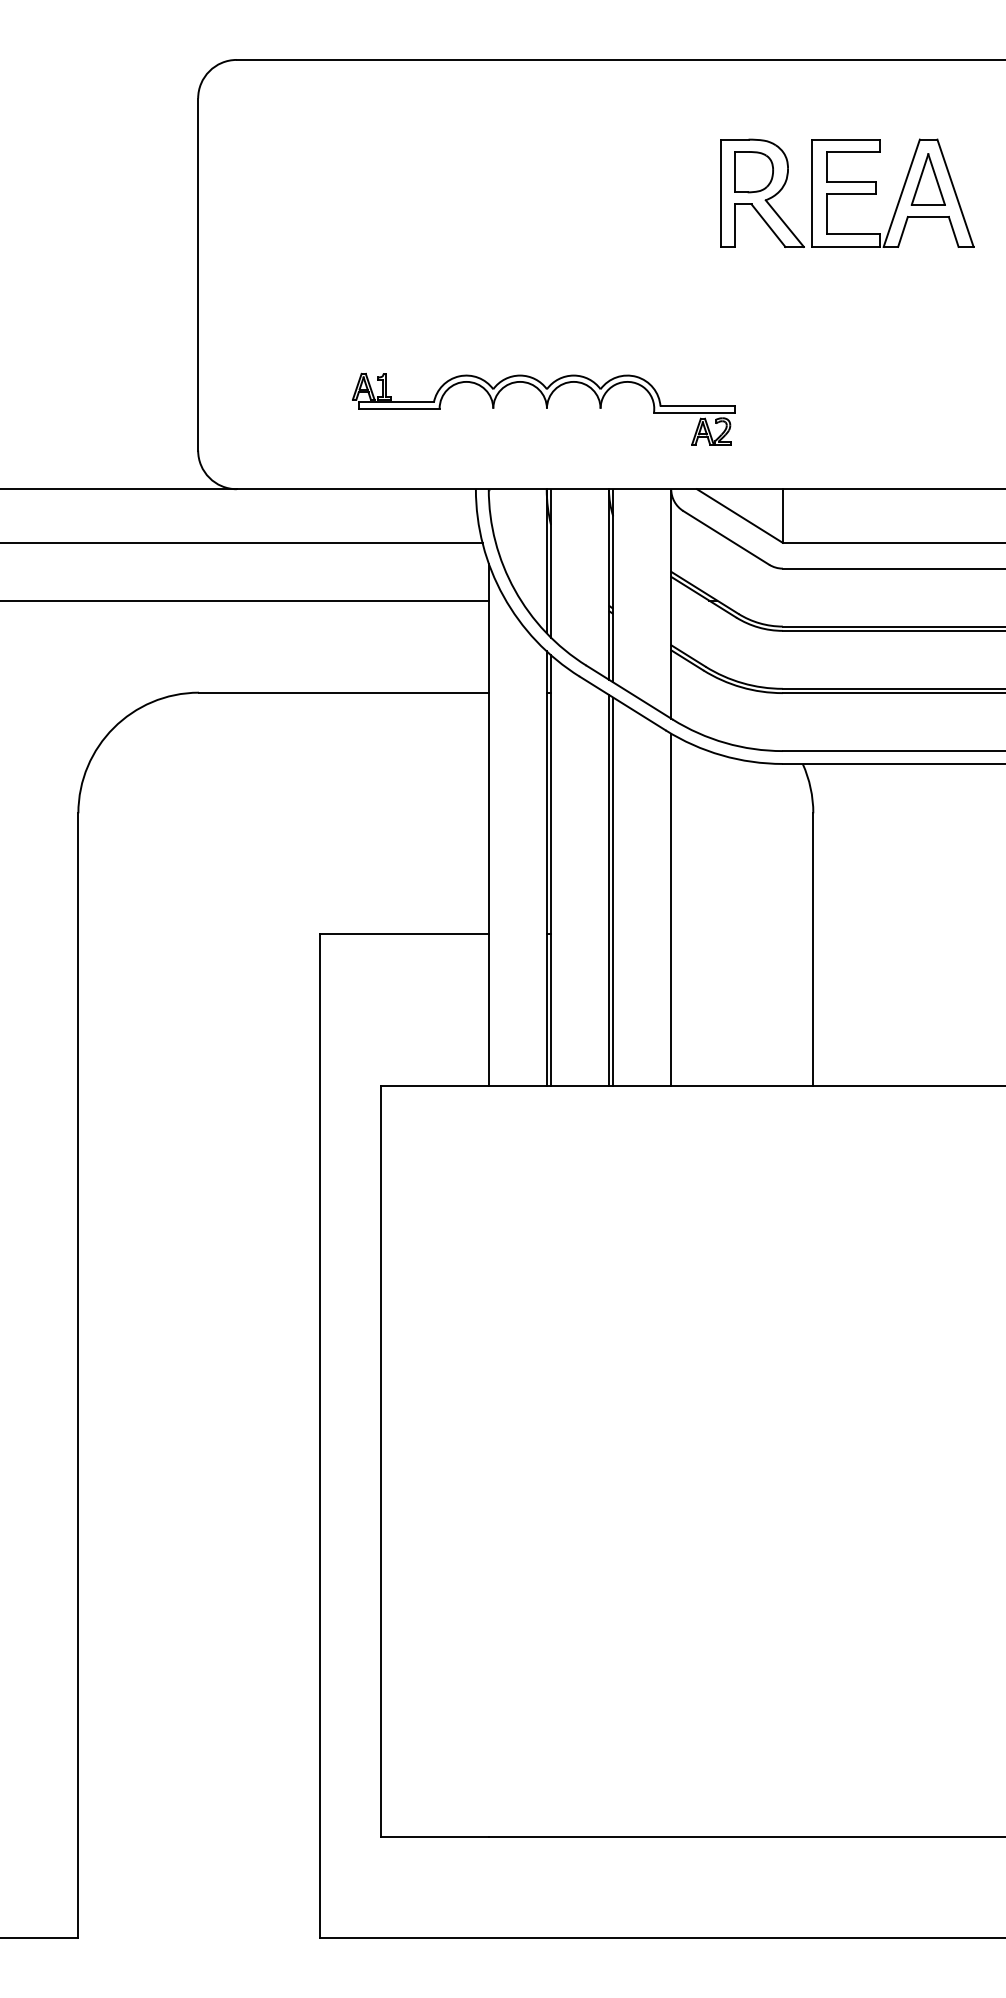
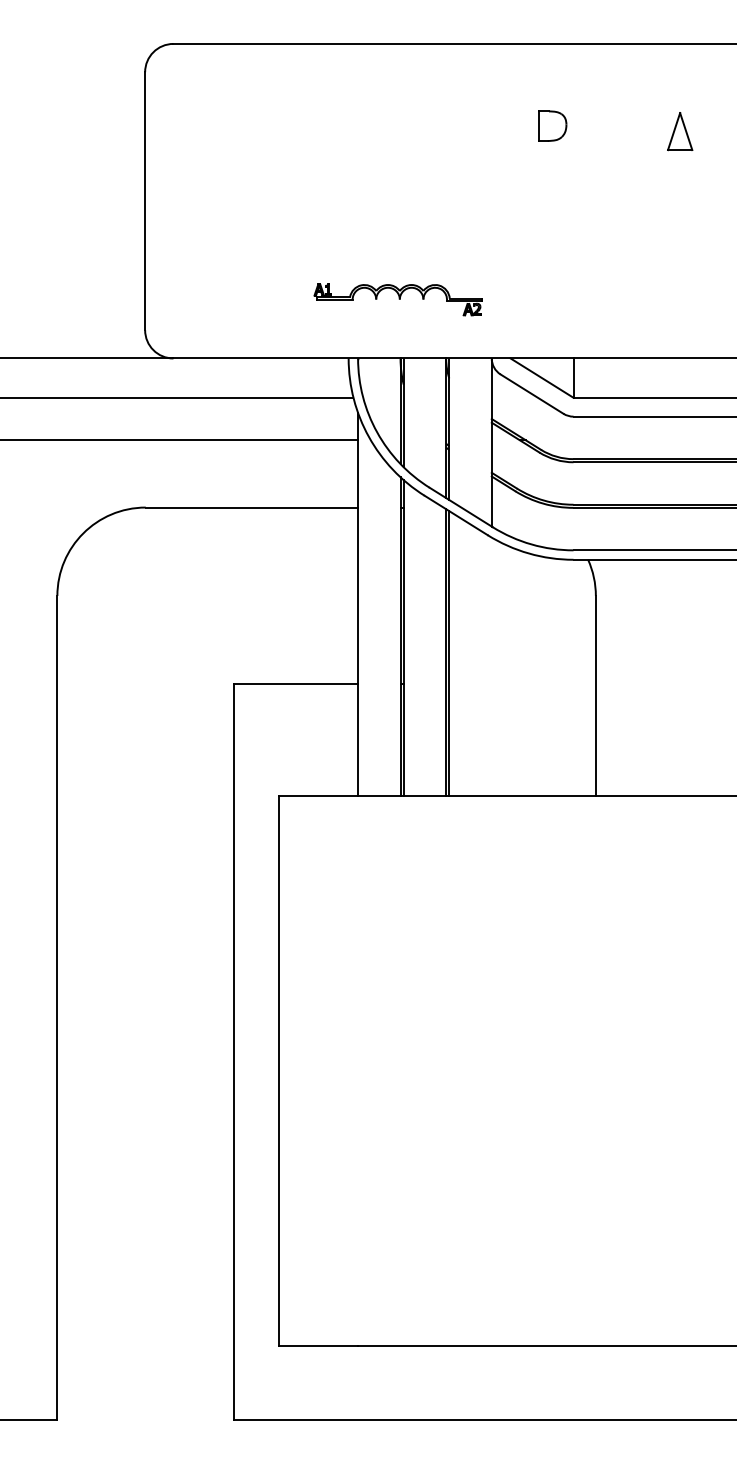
part: (847, 192) -> (620, 141), removed
part: (543, 408) -> (398, 299), size x0.6
line: (671, 909) -> (491, 666), removed

